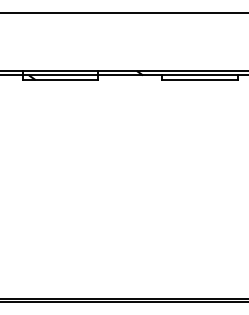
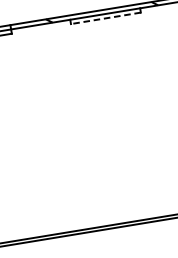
line: (199, 80) -> (105, 18), solid -> dashed

